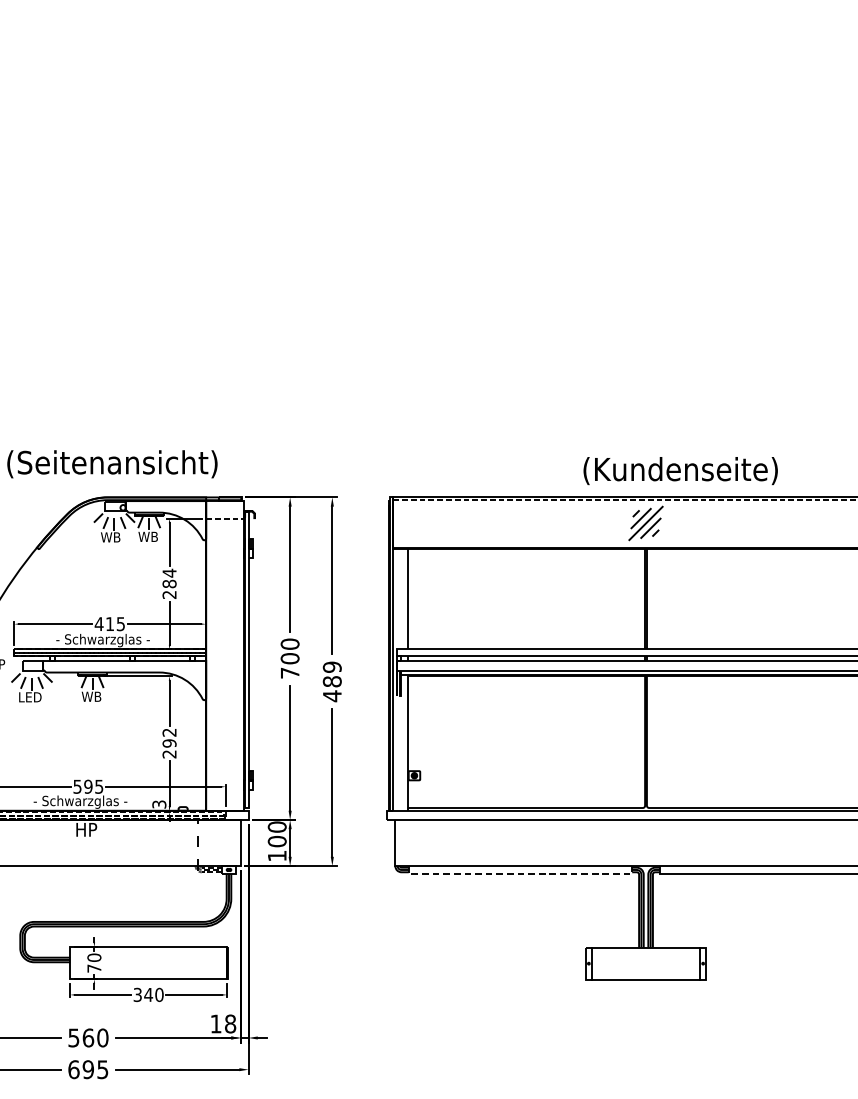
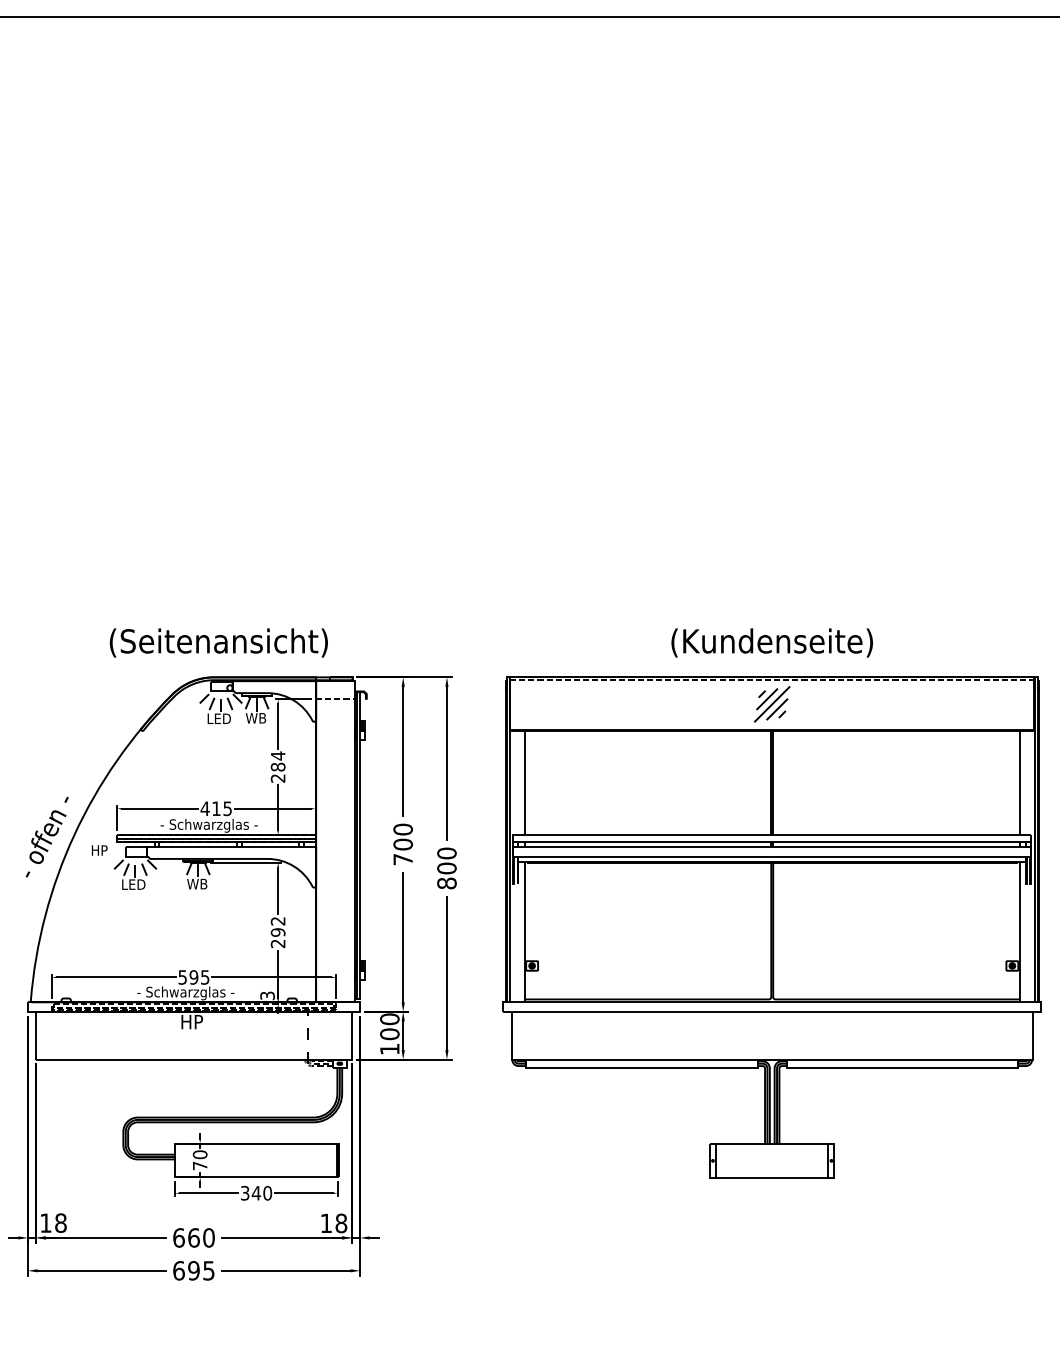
text: (680, 470) -> (771, 642), moved
text: (112, 537) -> (218, 718), WB -> LED
text: (331, 681) -> (446, 868), 489 -> 800
line: (520, 873) -> (642, 1067), dashed -> solid
text: (73, 1037) -> (178, 1237), 560 -> 660

